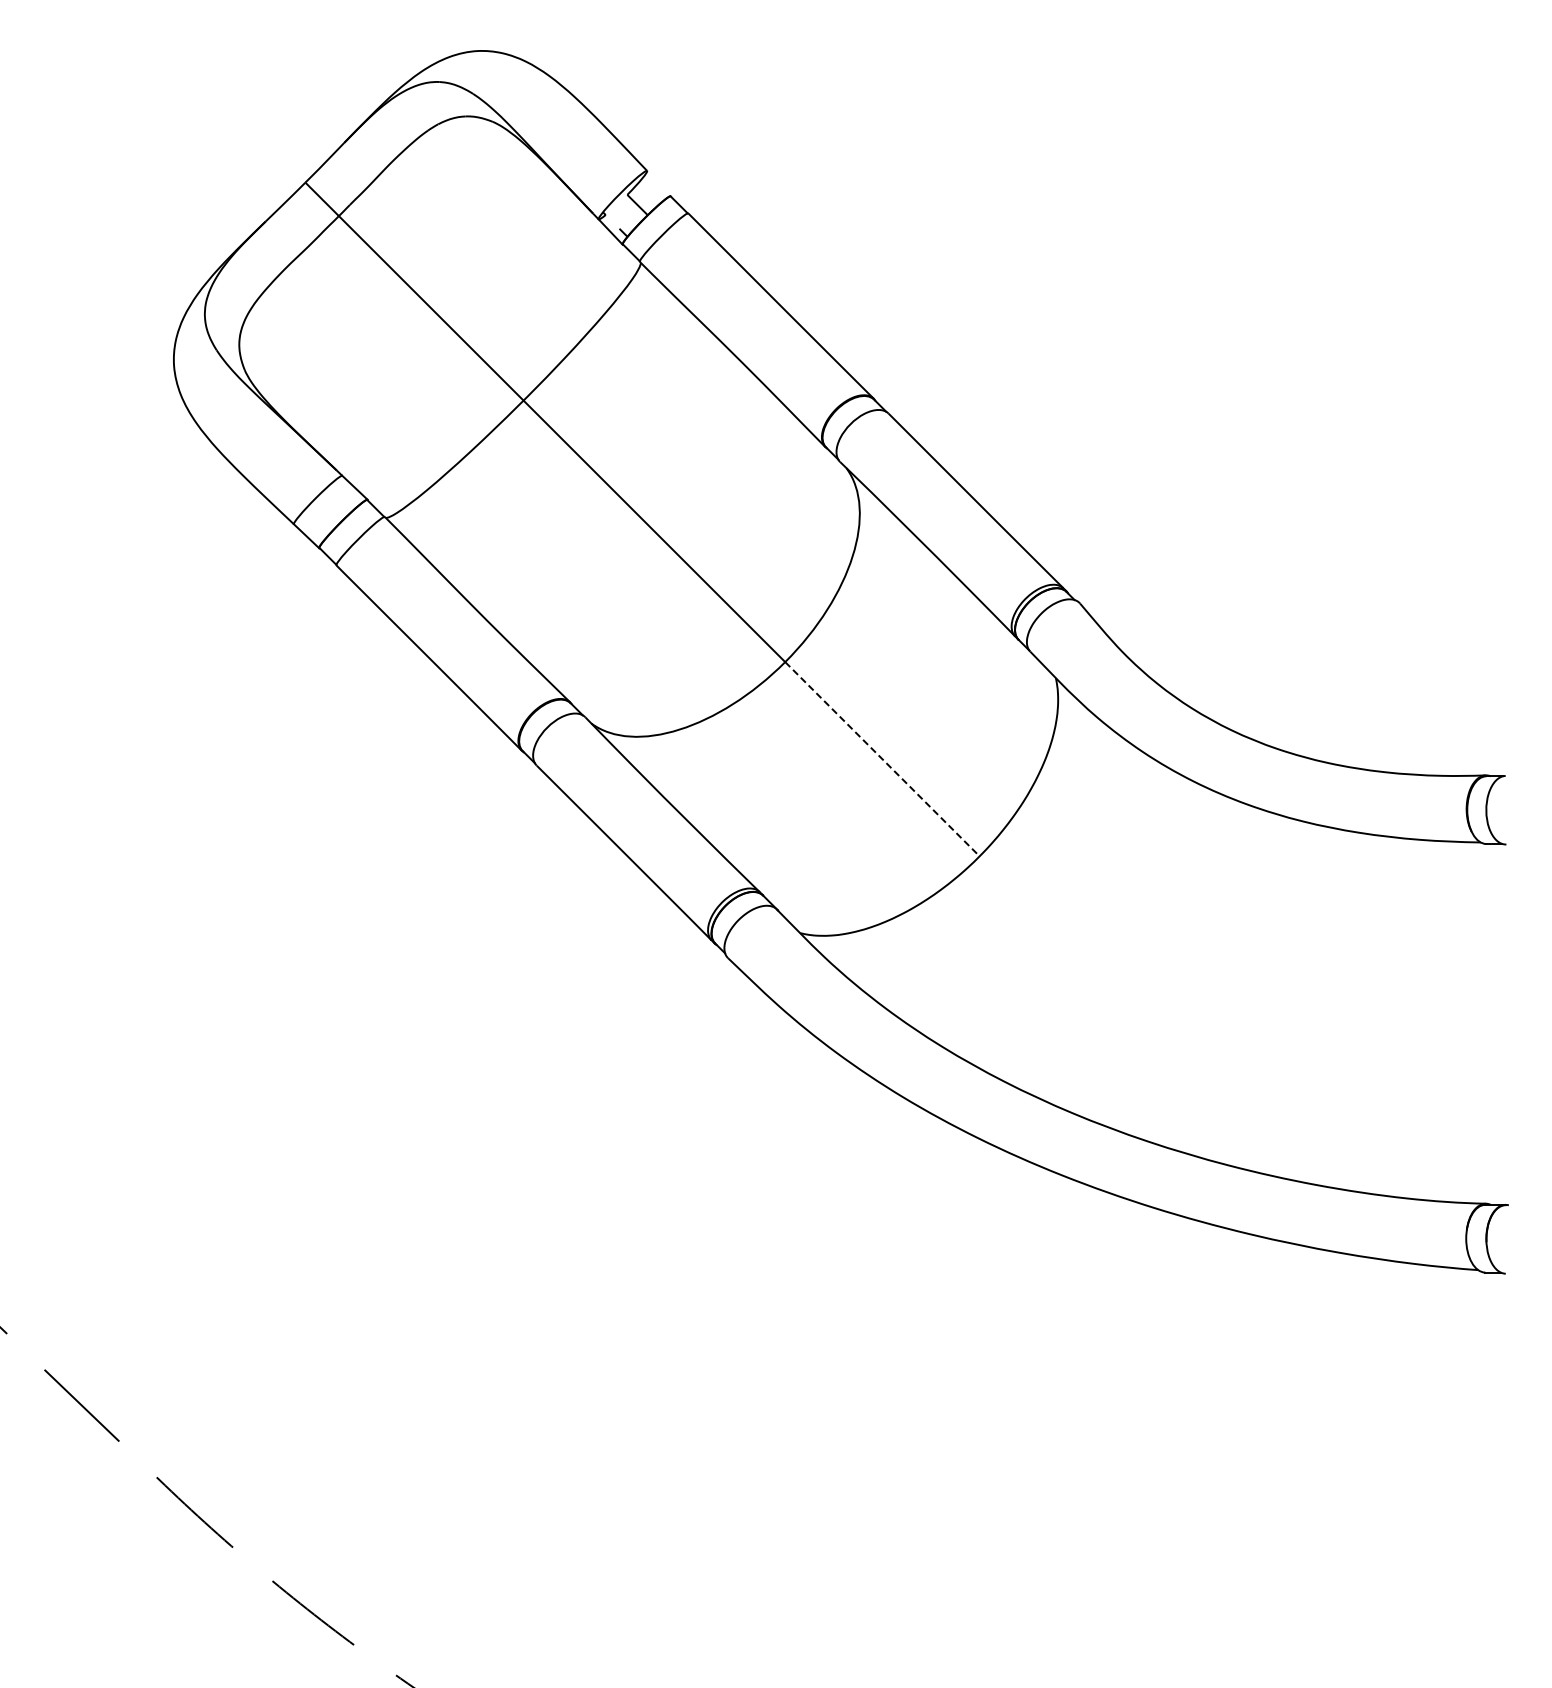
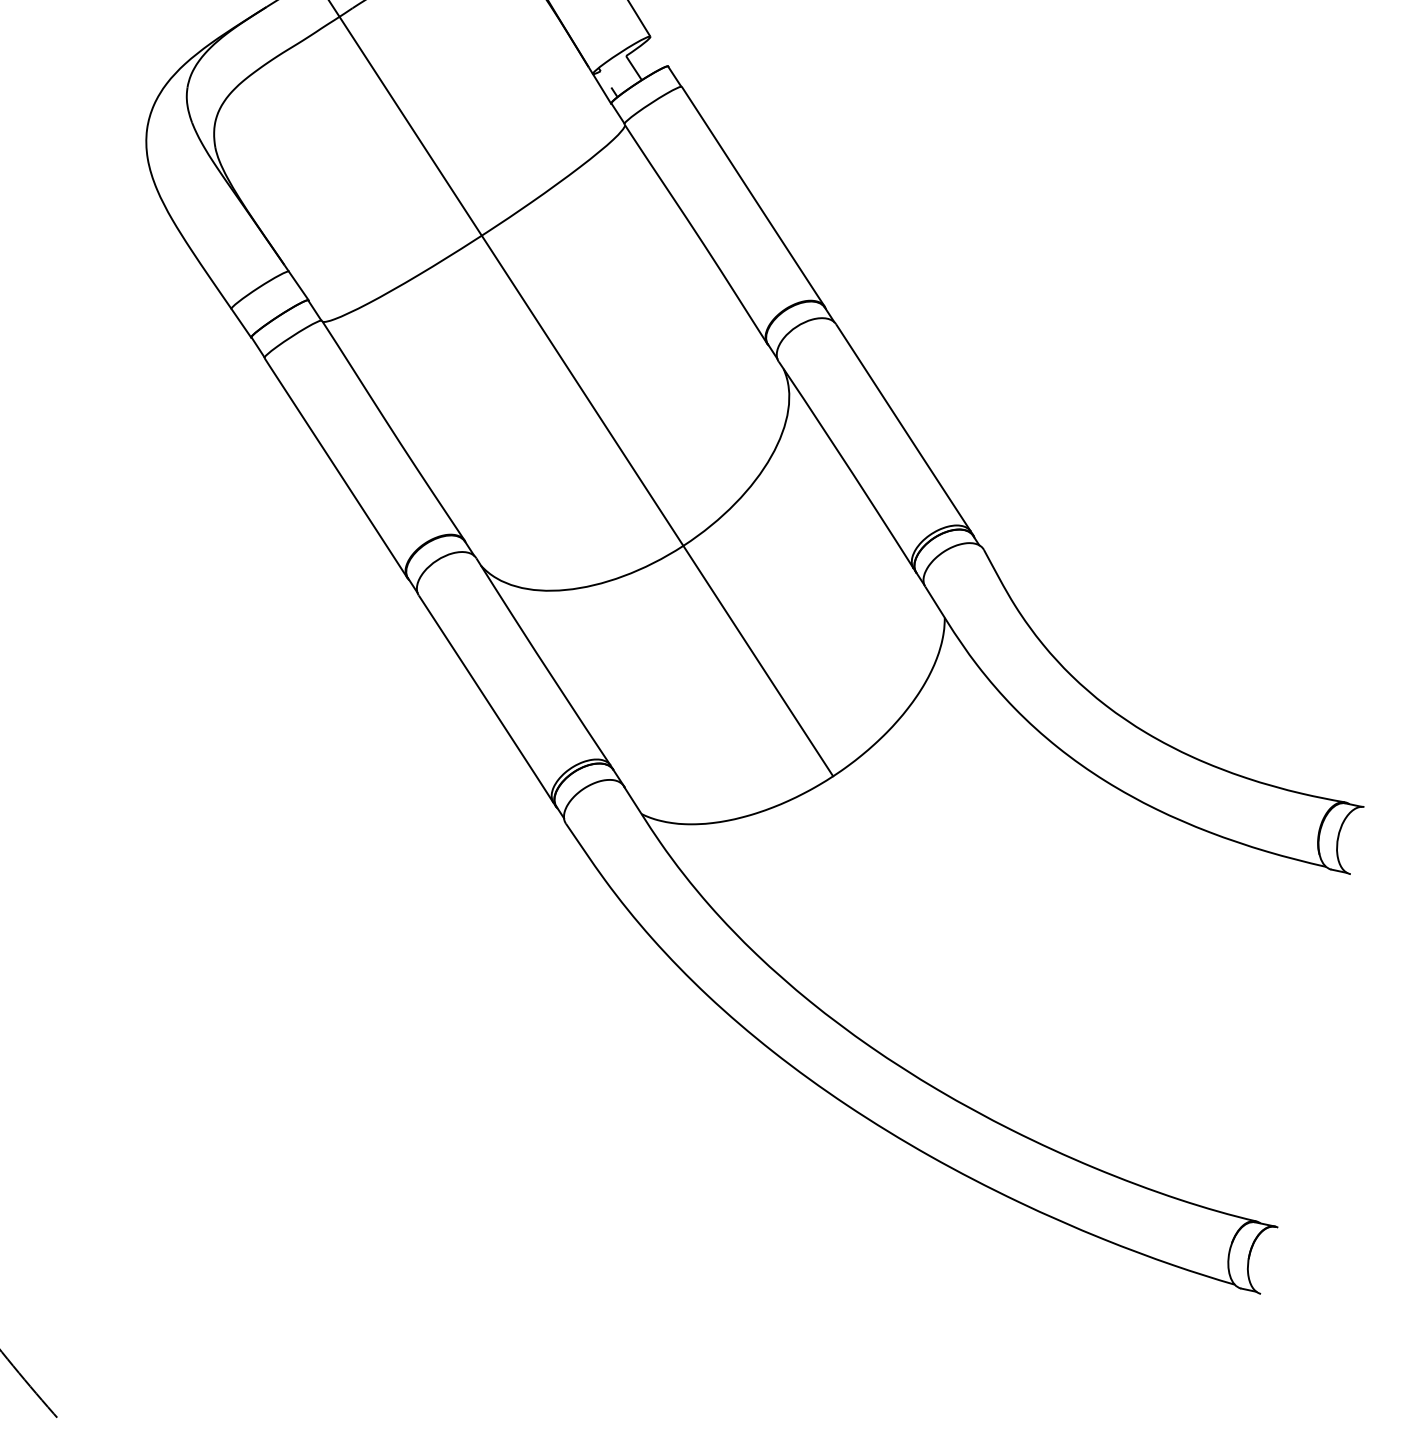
line: (882, 759) -> (758, 661), dashed -> solid

